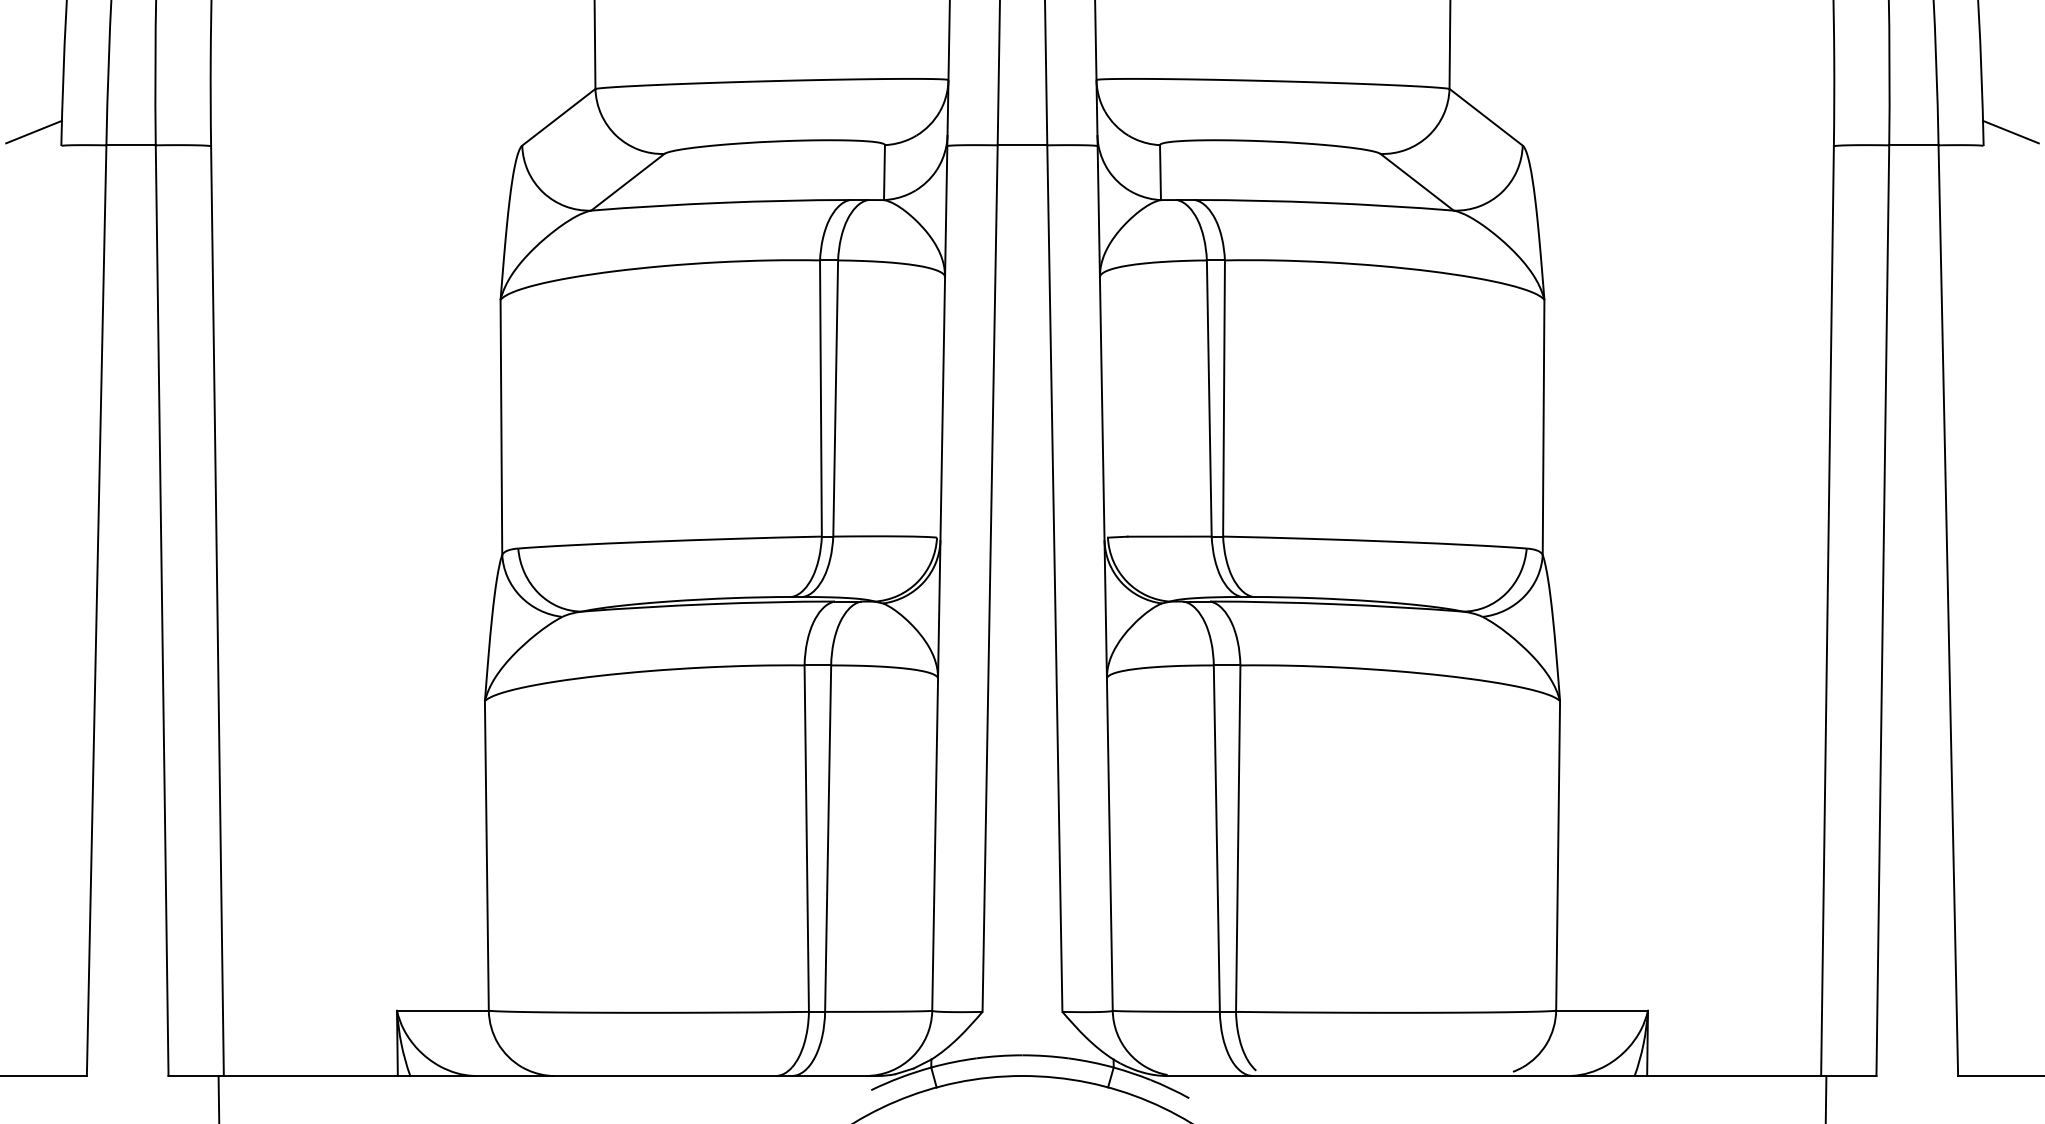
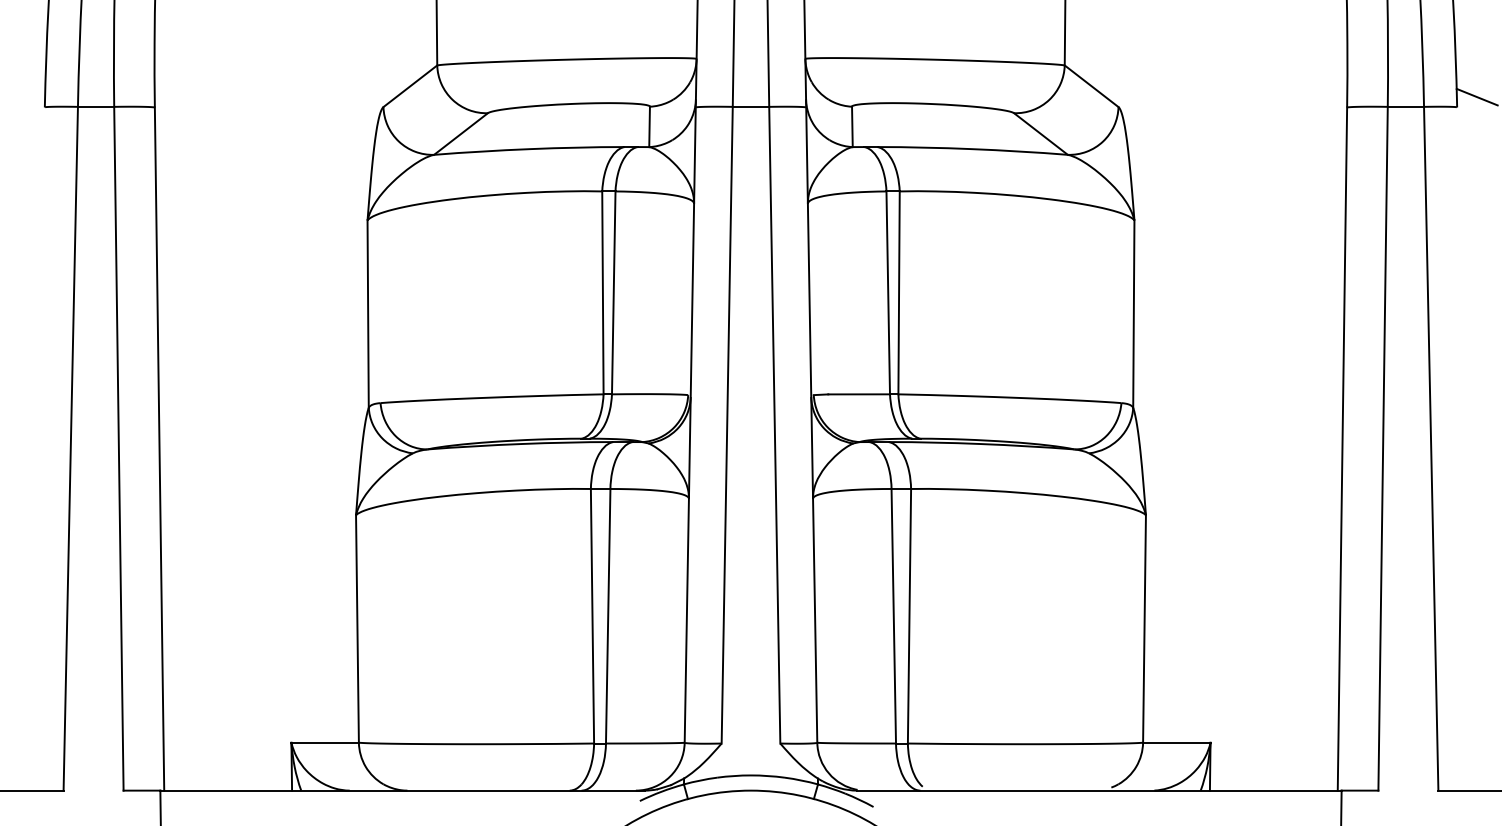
line: (33, 131) -> (24, 96), removed

